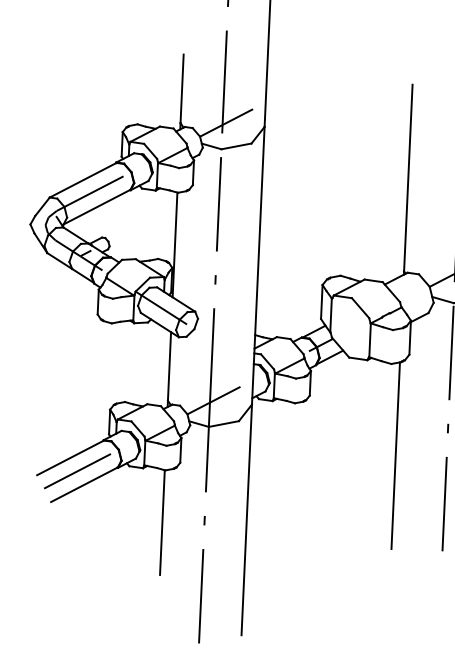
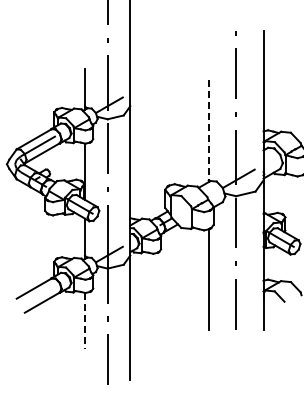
line: (407, 178) -> (208, 130), solid -> dashed
line: (76, 470) -> (37, 295), removed
line: (163, 523) -> (85, 321), solid -> dashed

